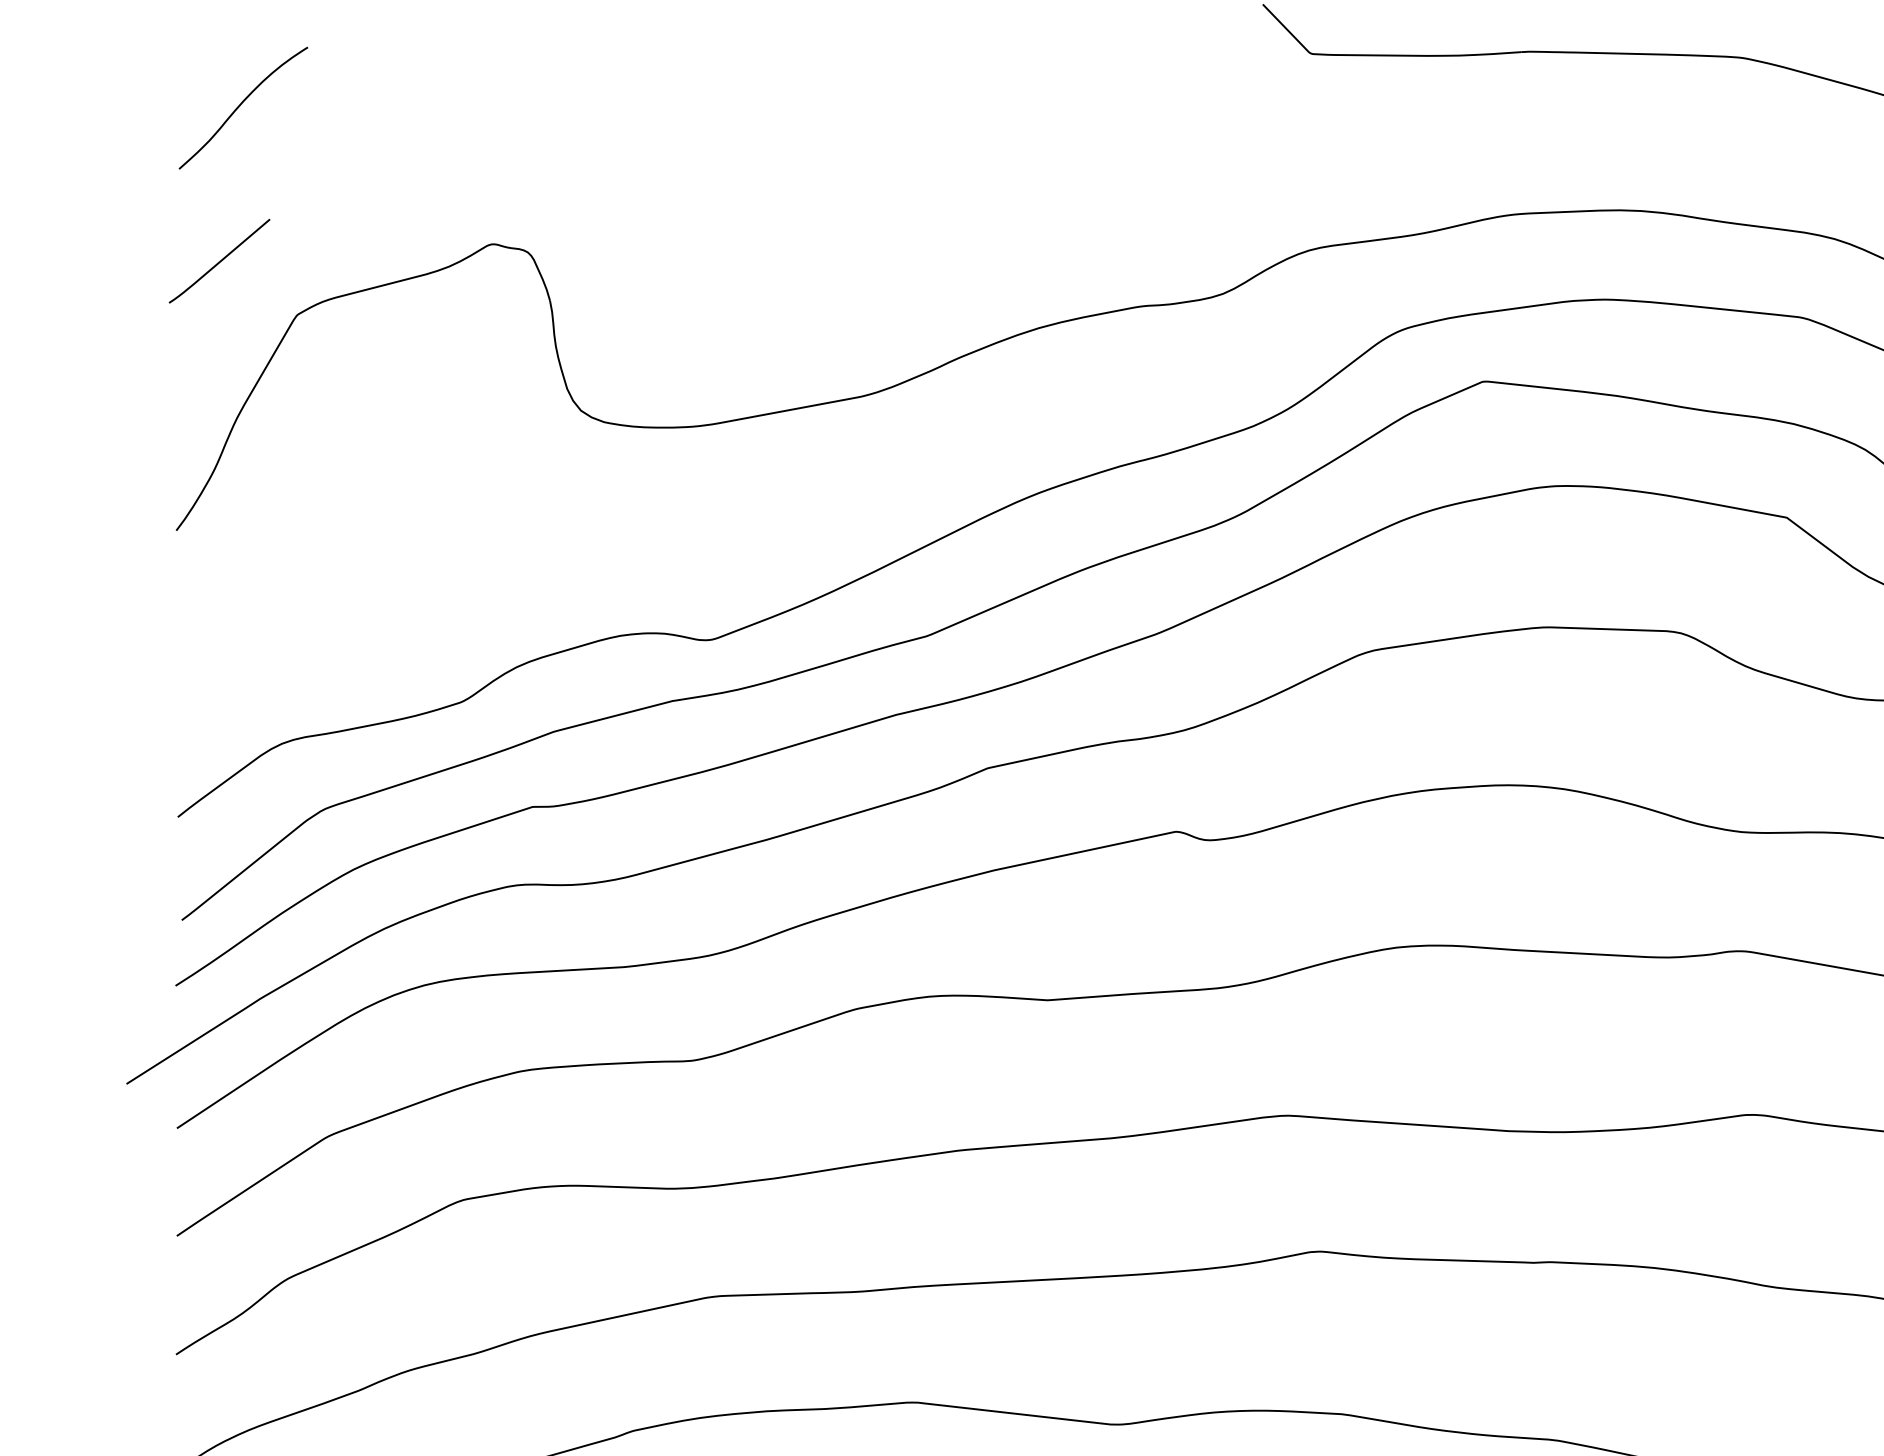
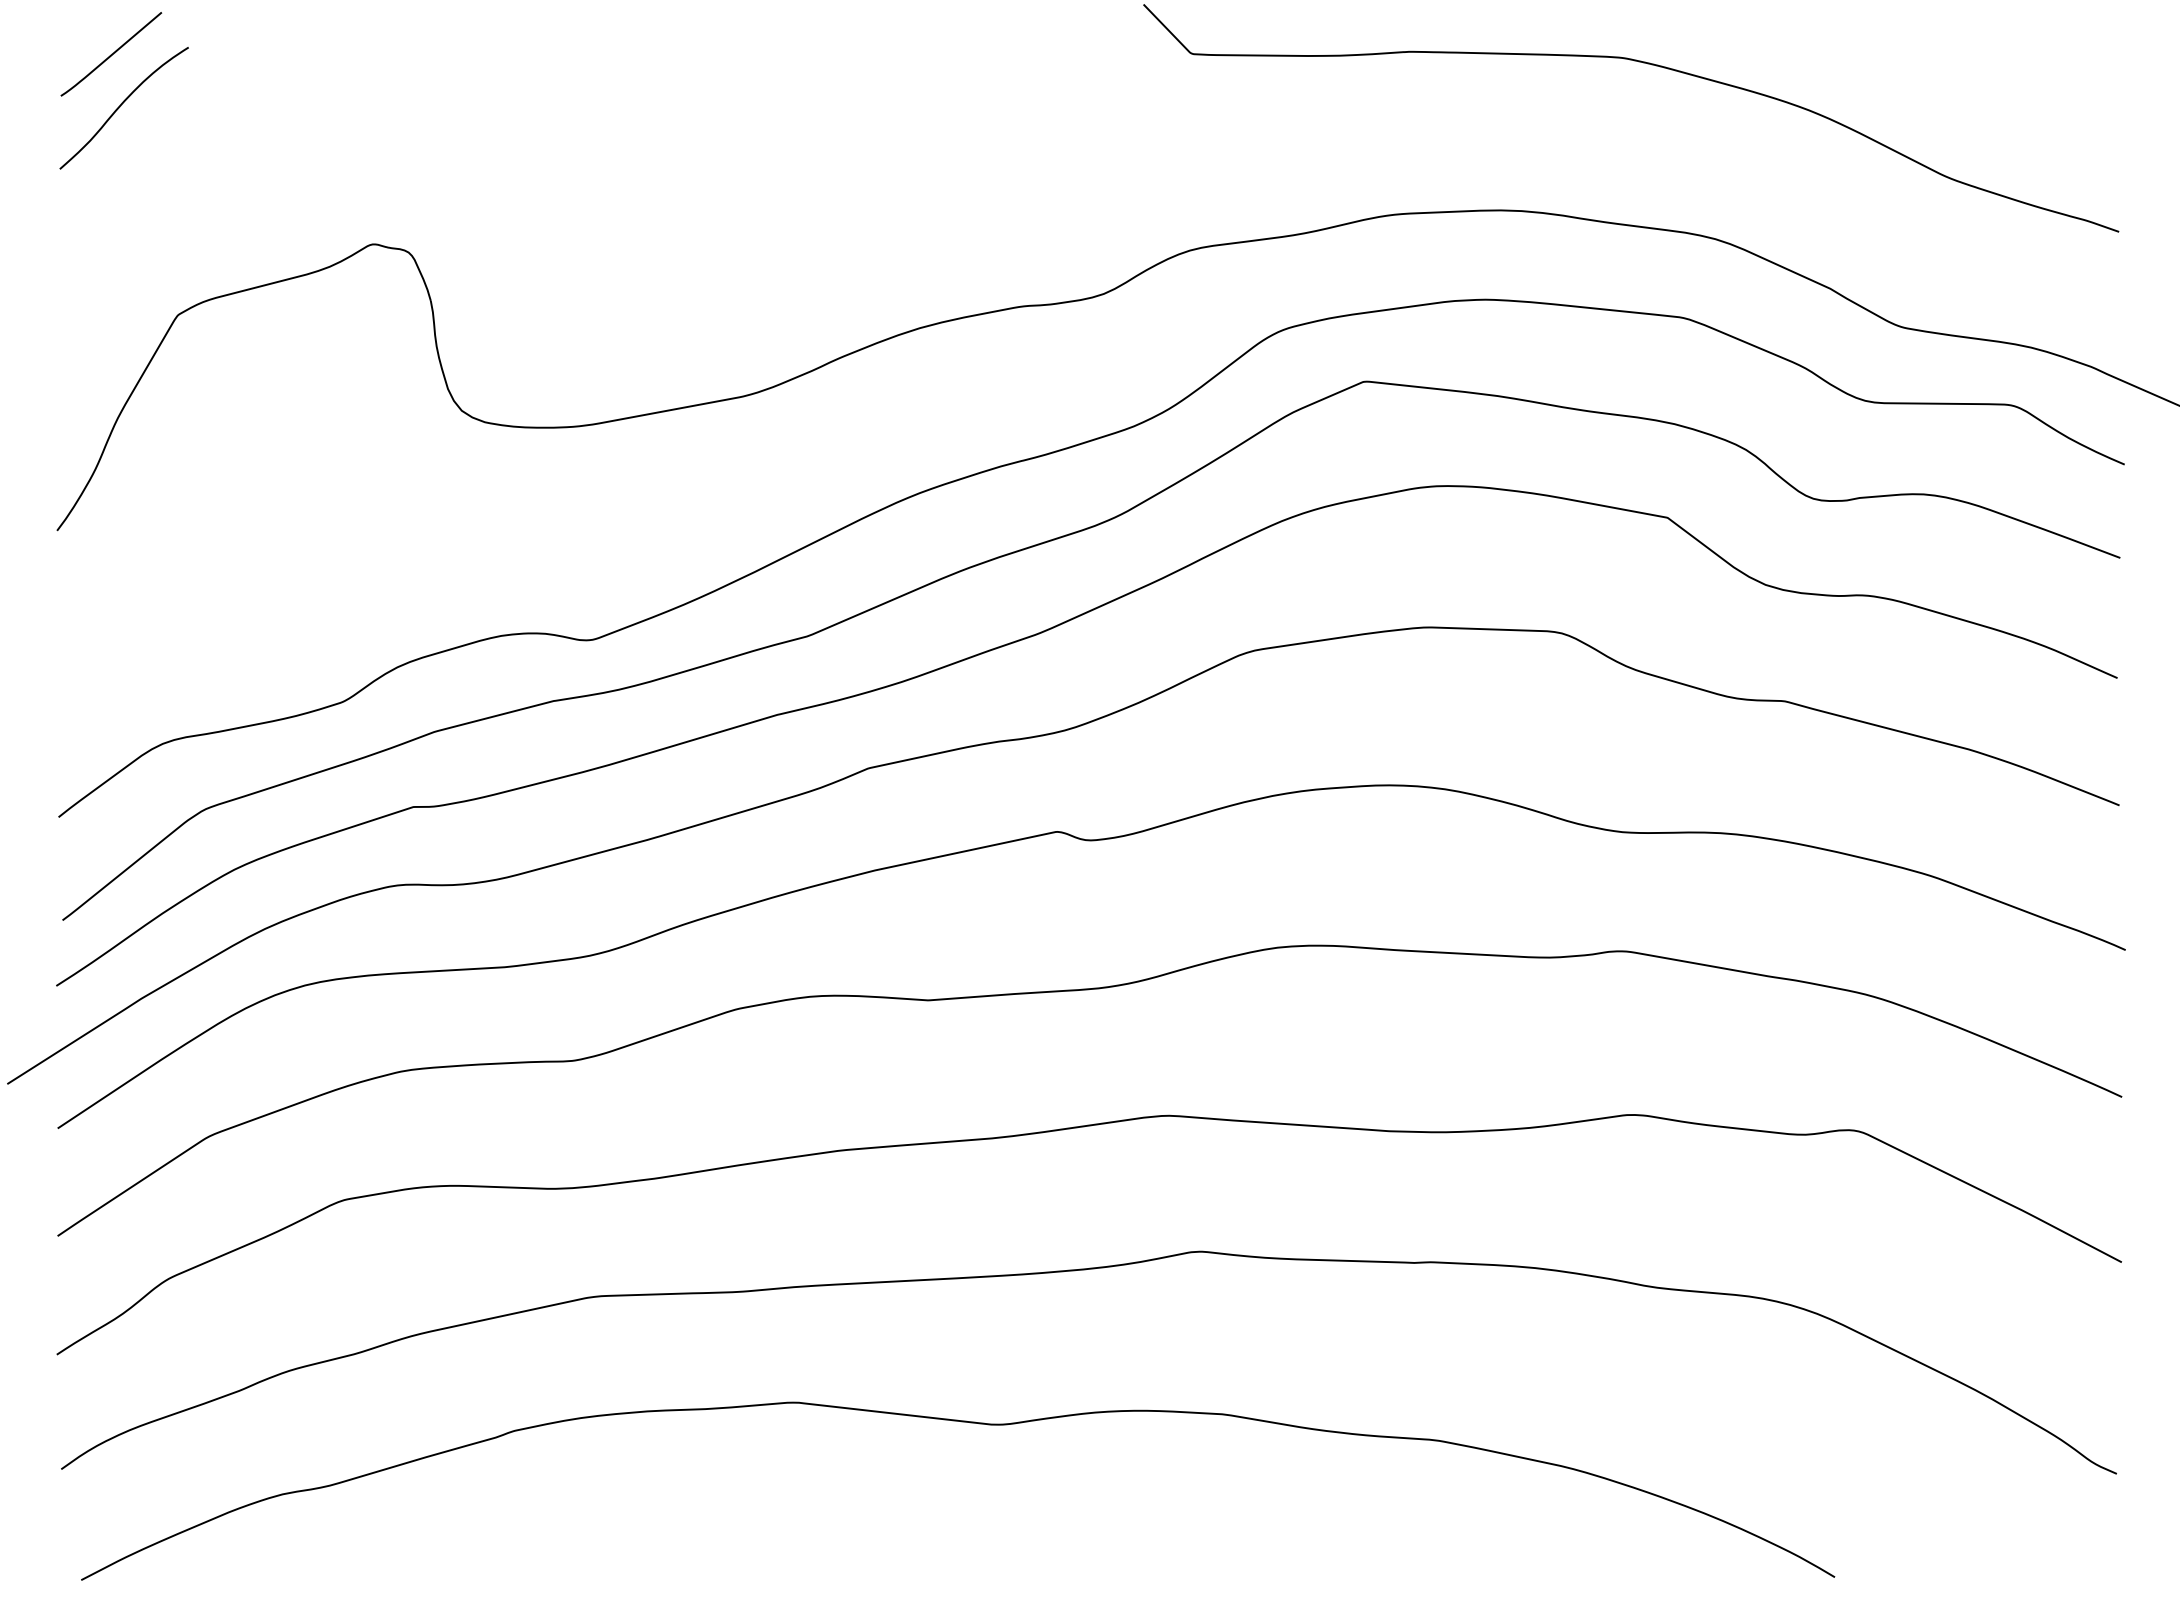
curve: (219, 261) -> (111, 54), moved

